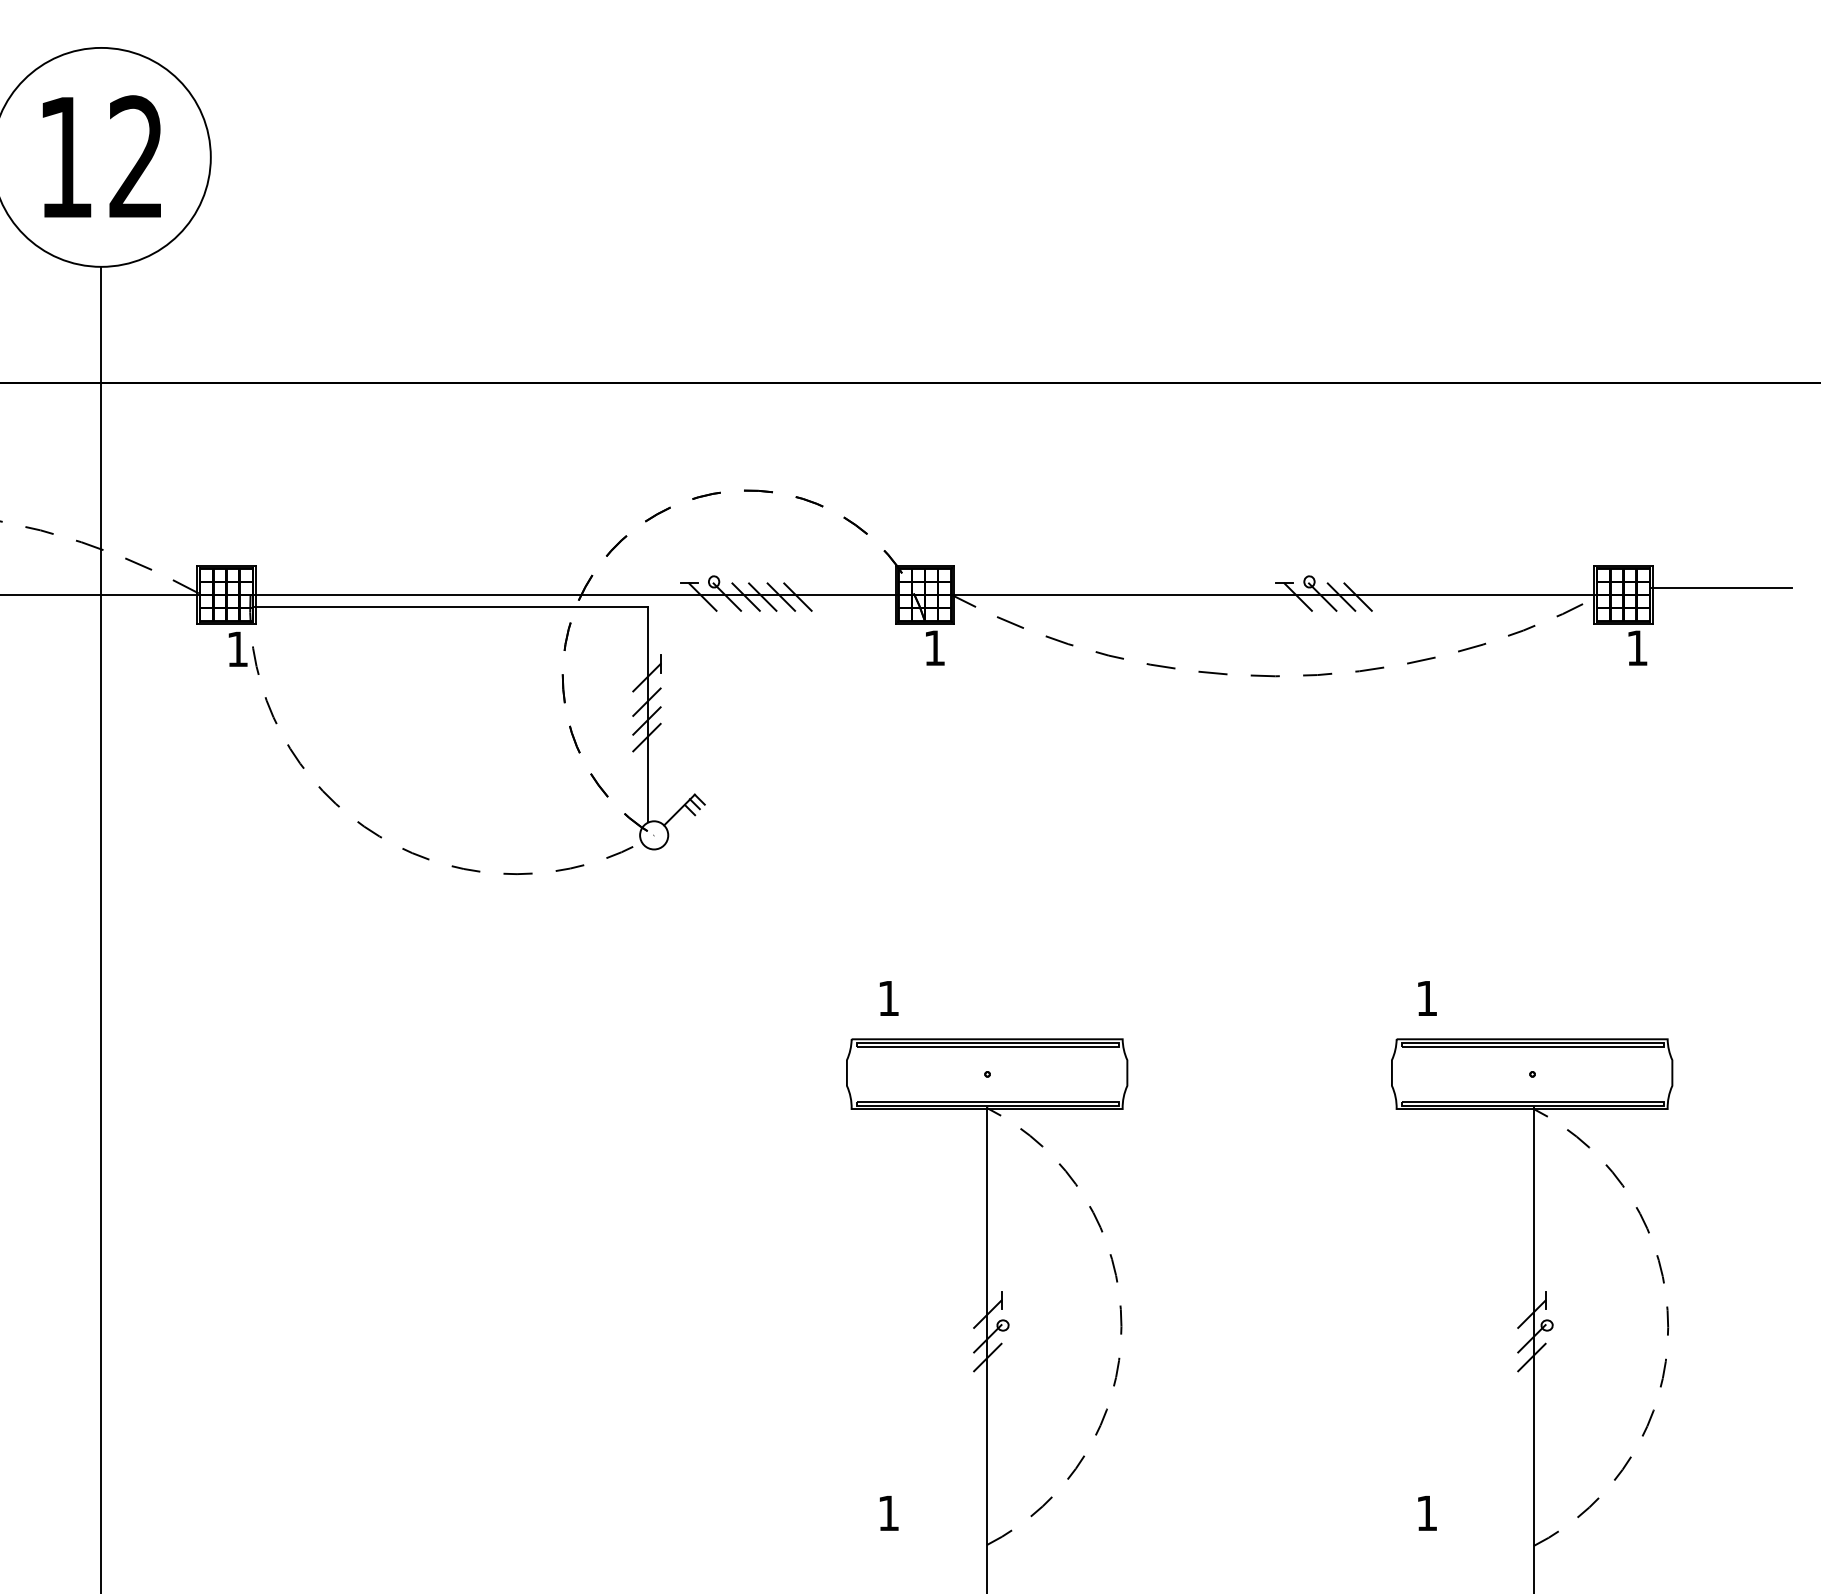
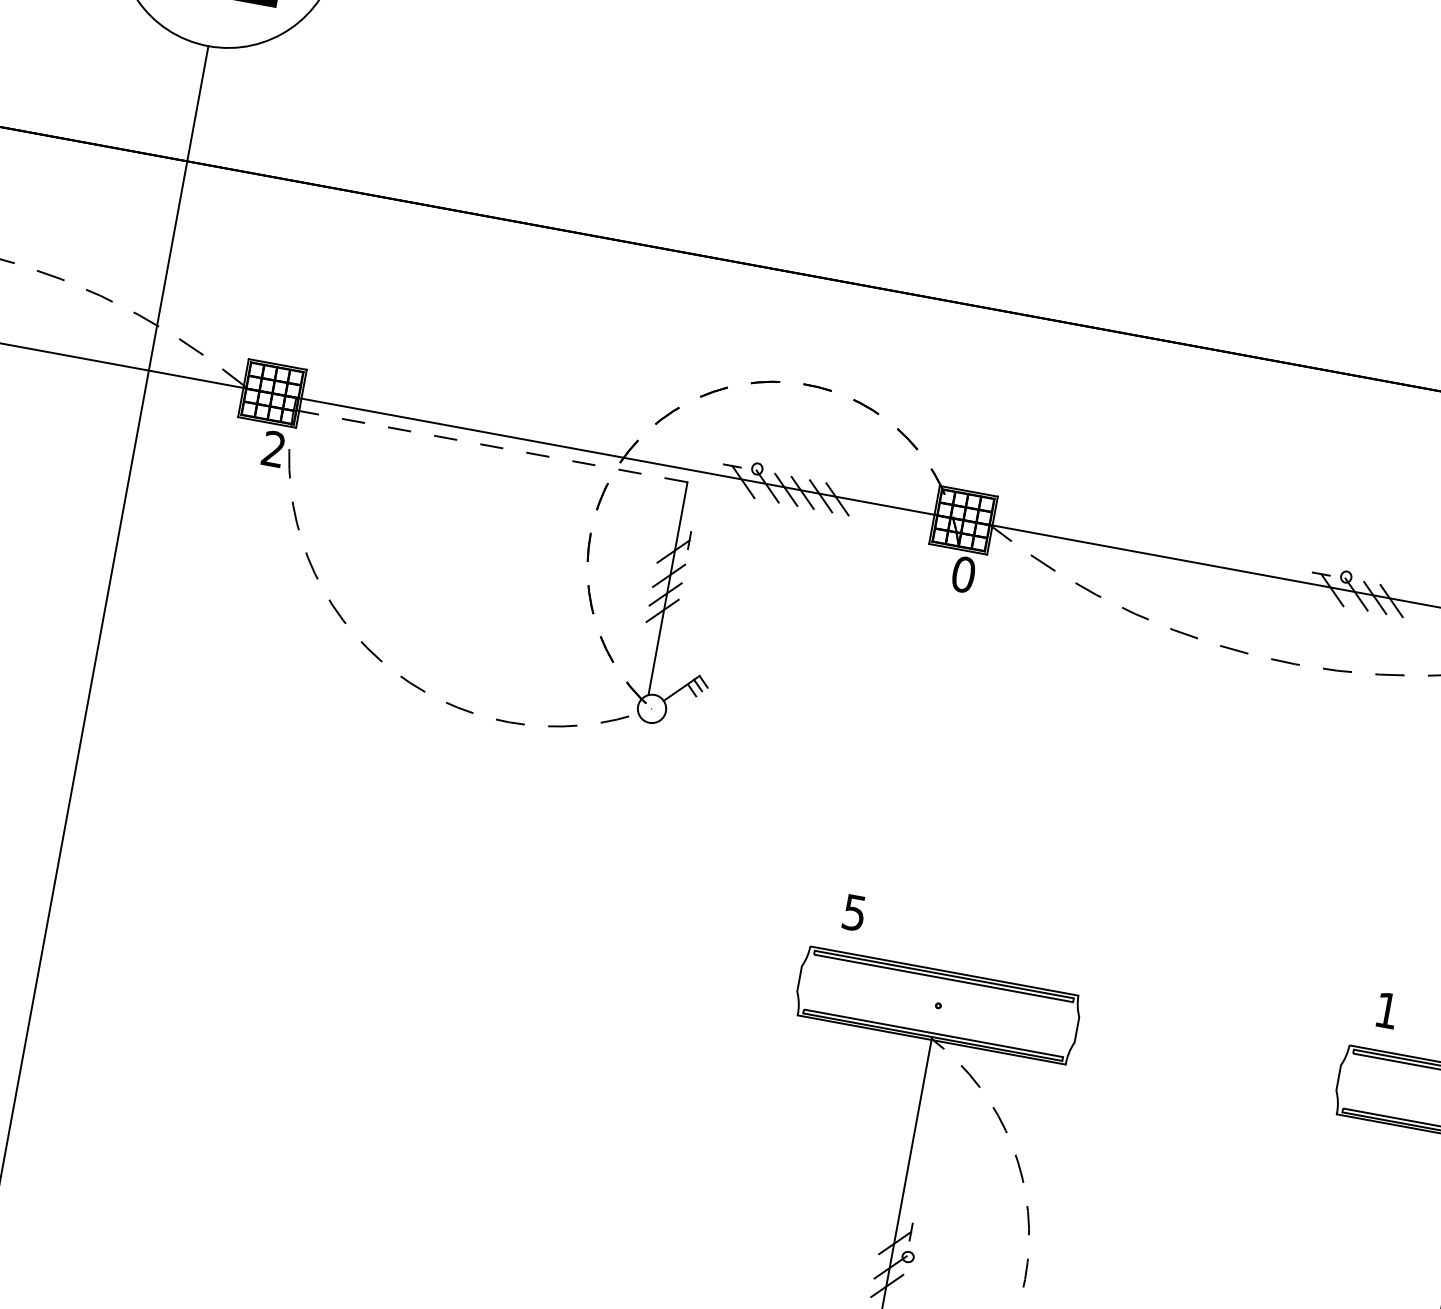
line: (450, 607) -> (491, 446), solid -> dashed
text: (237, 648) -> (273, 448), 1 -> 2
text: (934, 648) -> (963, 574), 1 -> 0
text: (888, 998) -> (854, 912), 1 -> 5

